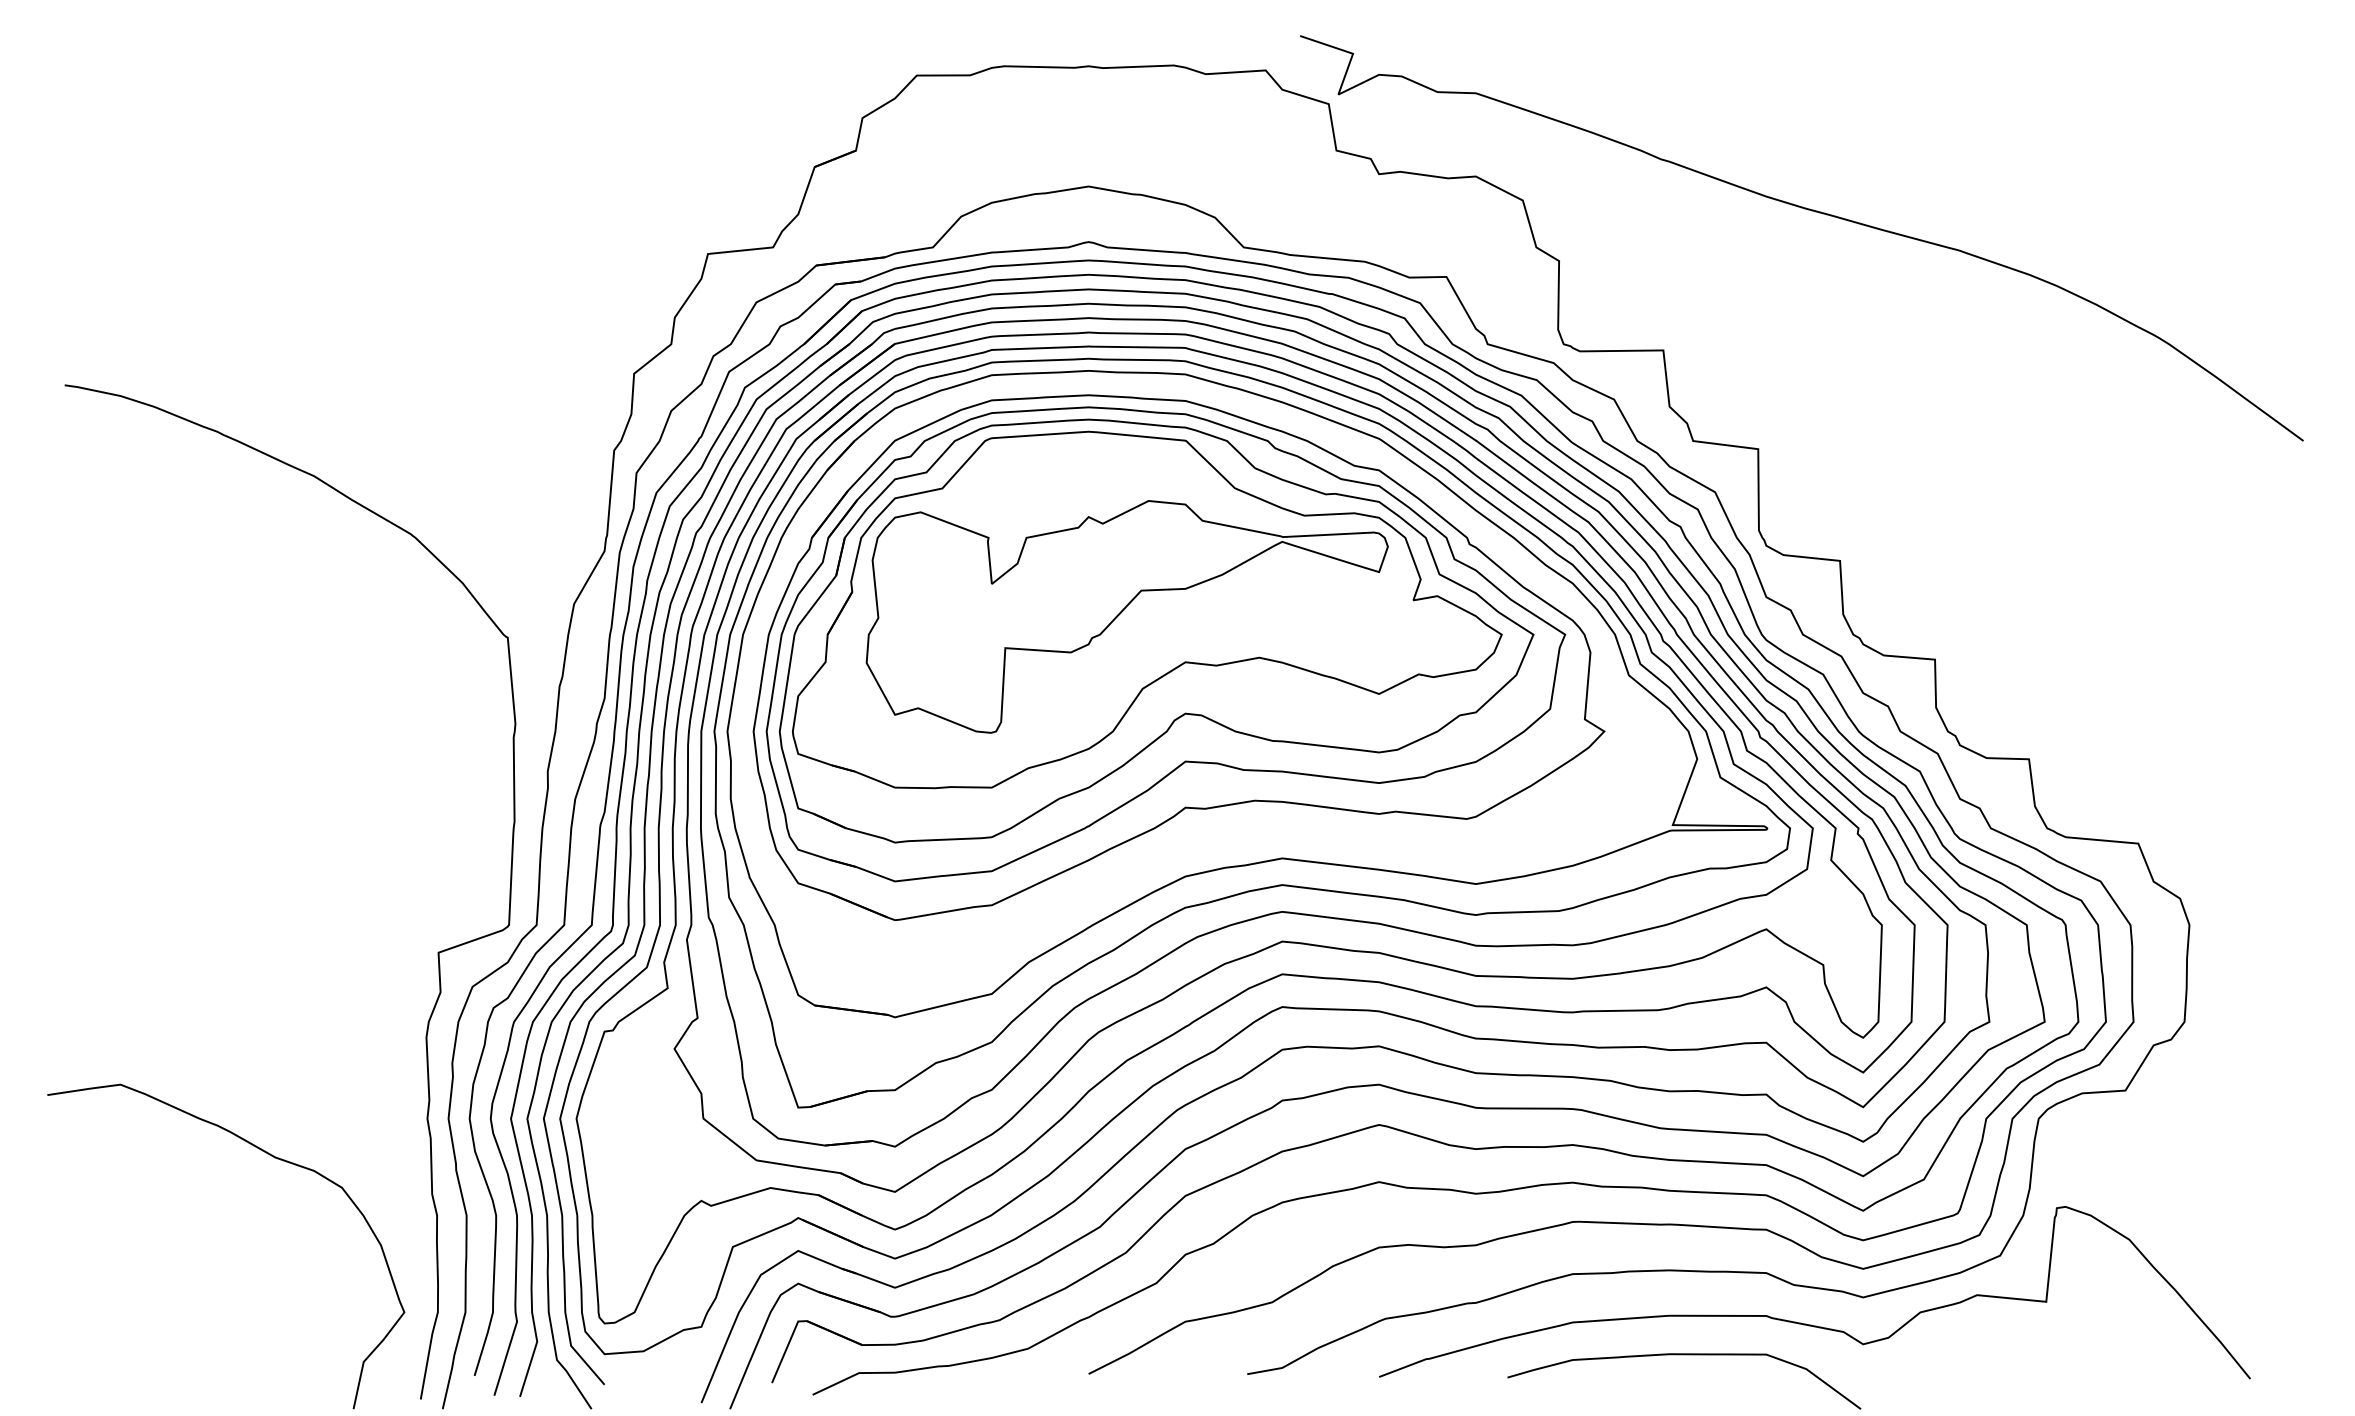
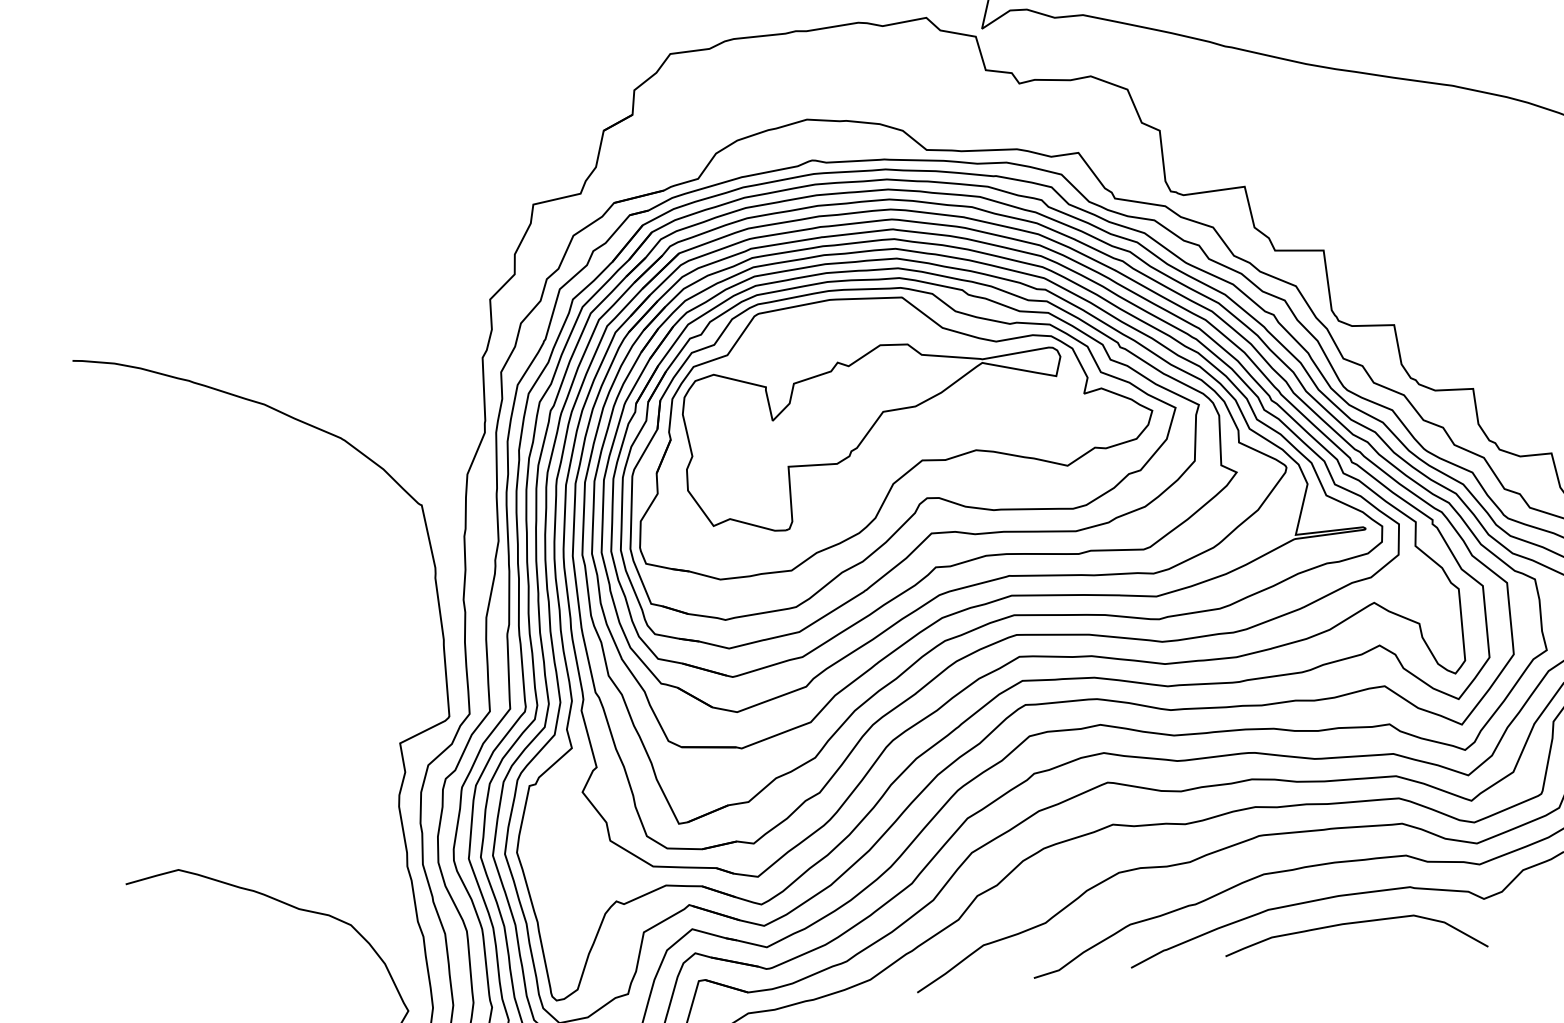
part: (1205, 675) -> (938, 468), added

